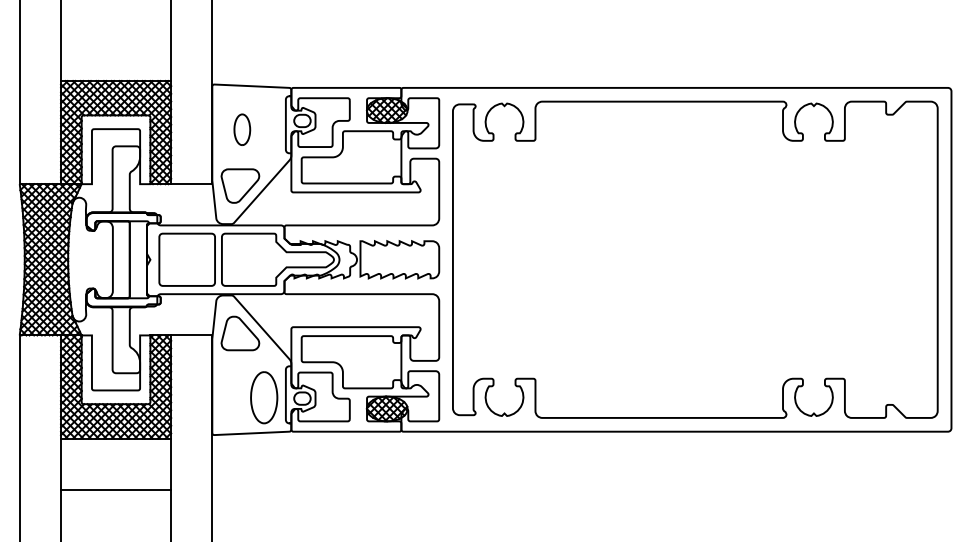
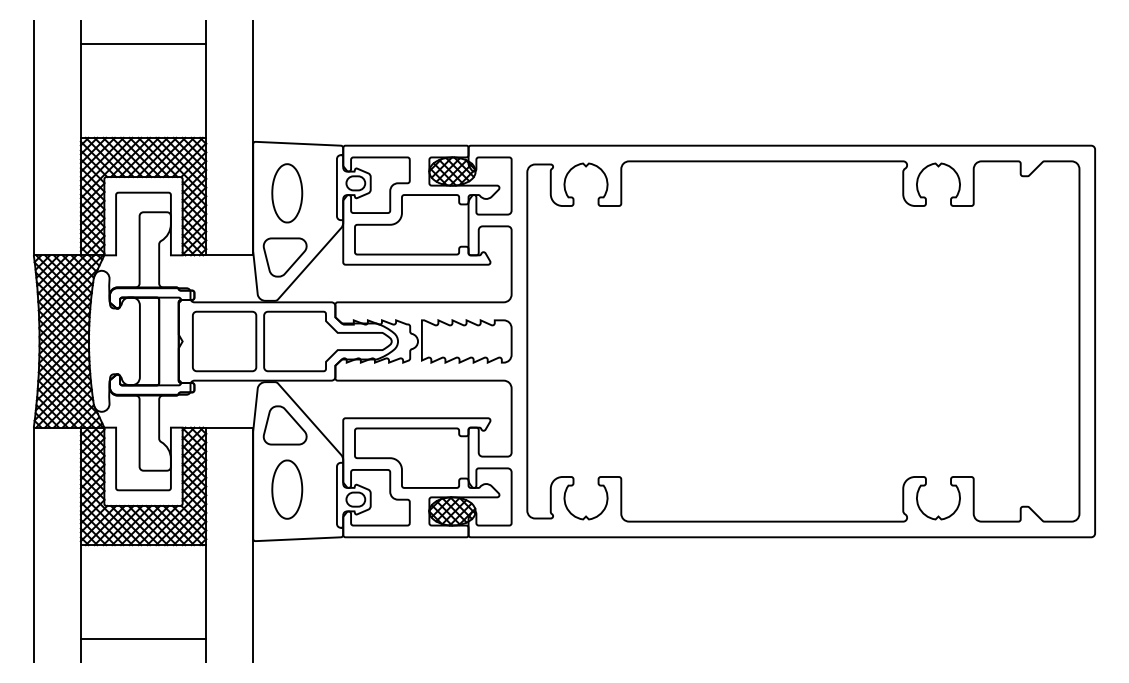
part: (242, 129) -> (287, 193), size x1.67
part: (264, 397) -> (287, 489), moved
line: (116, 490) -> (143, 639), moved

